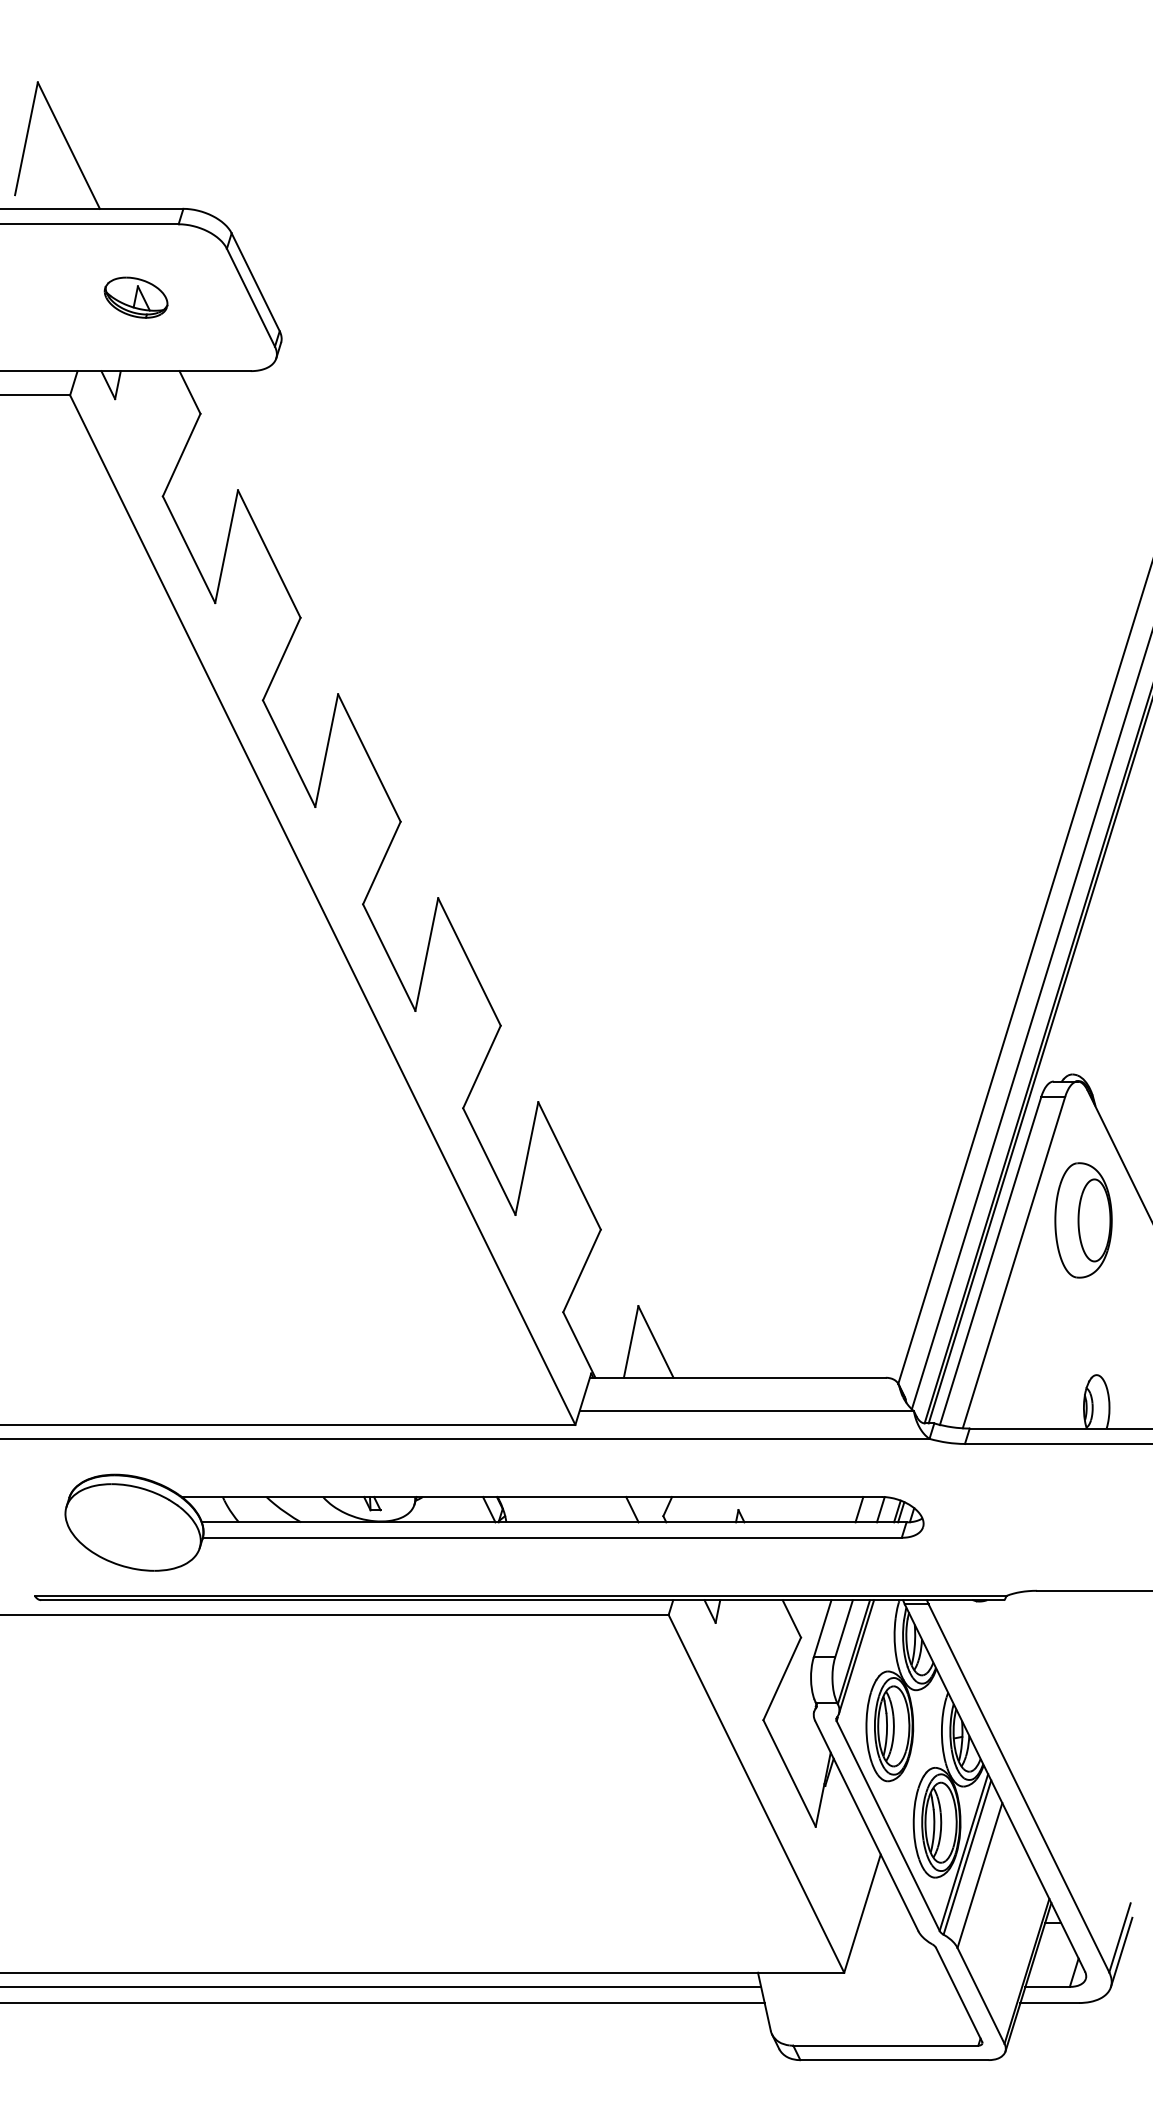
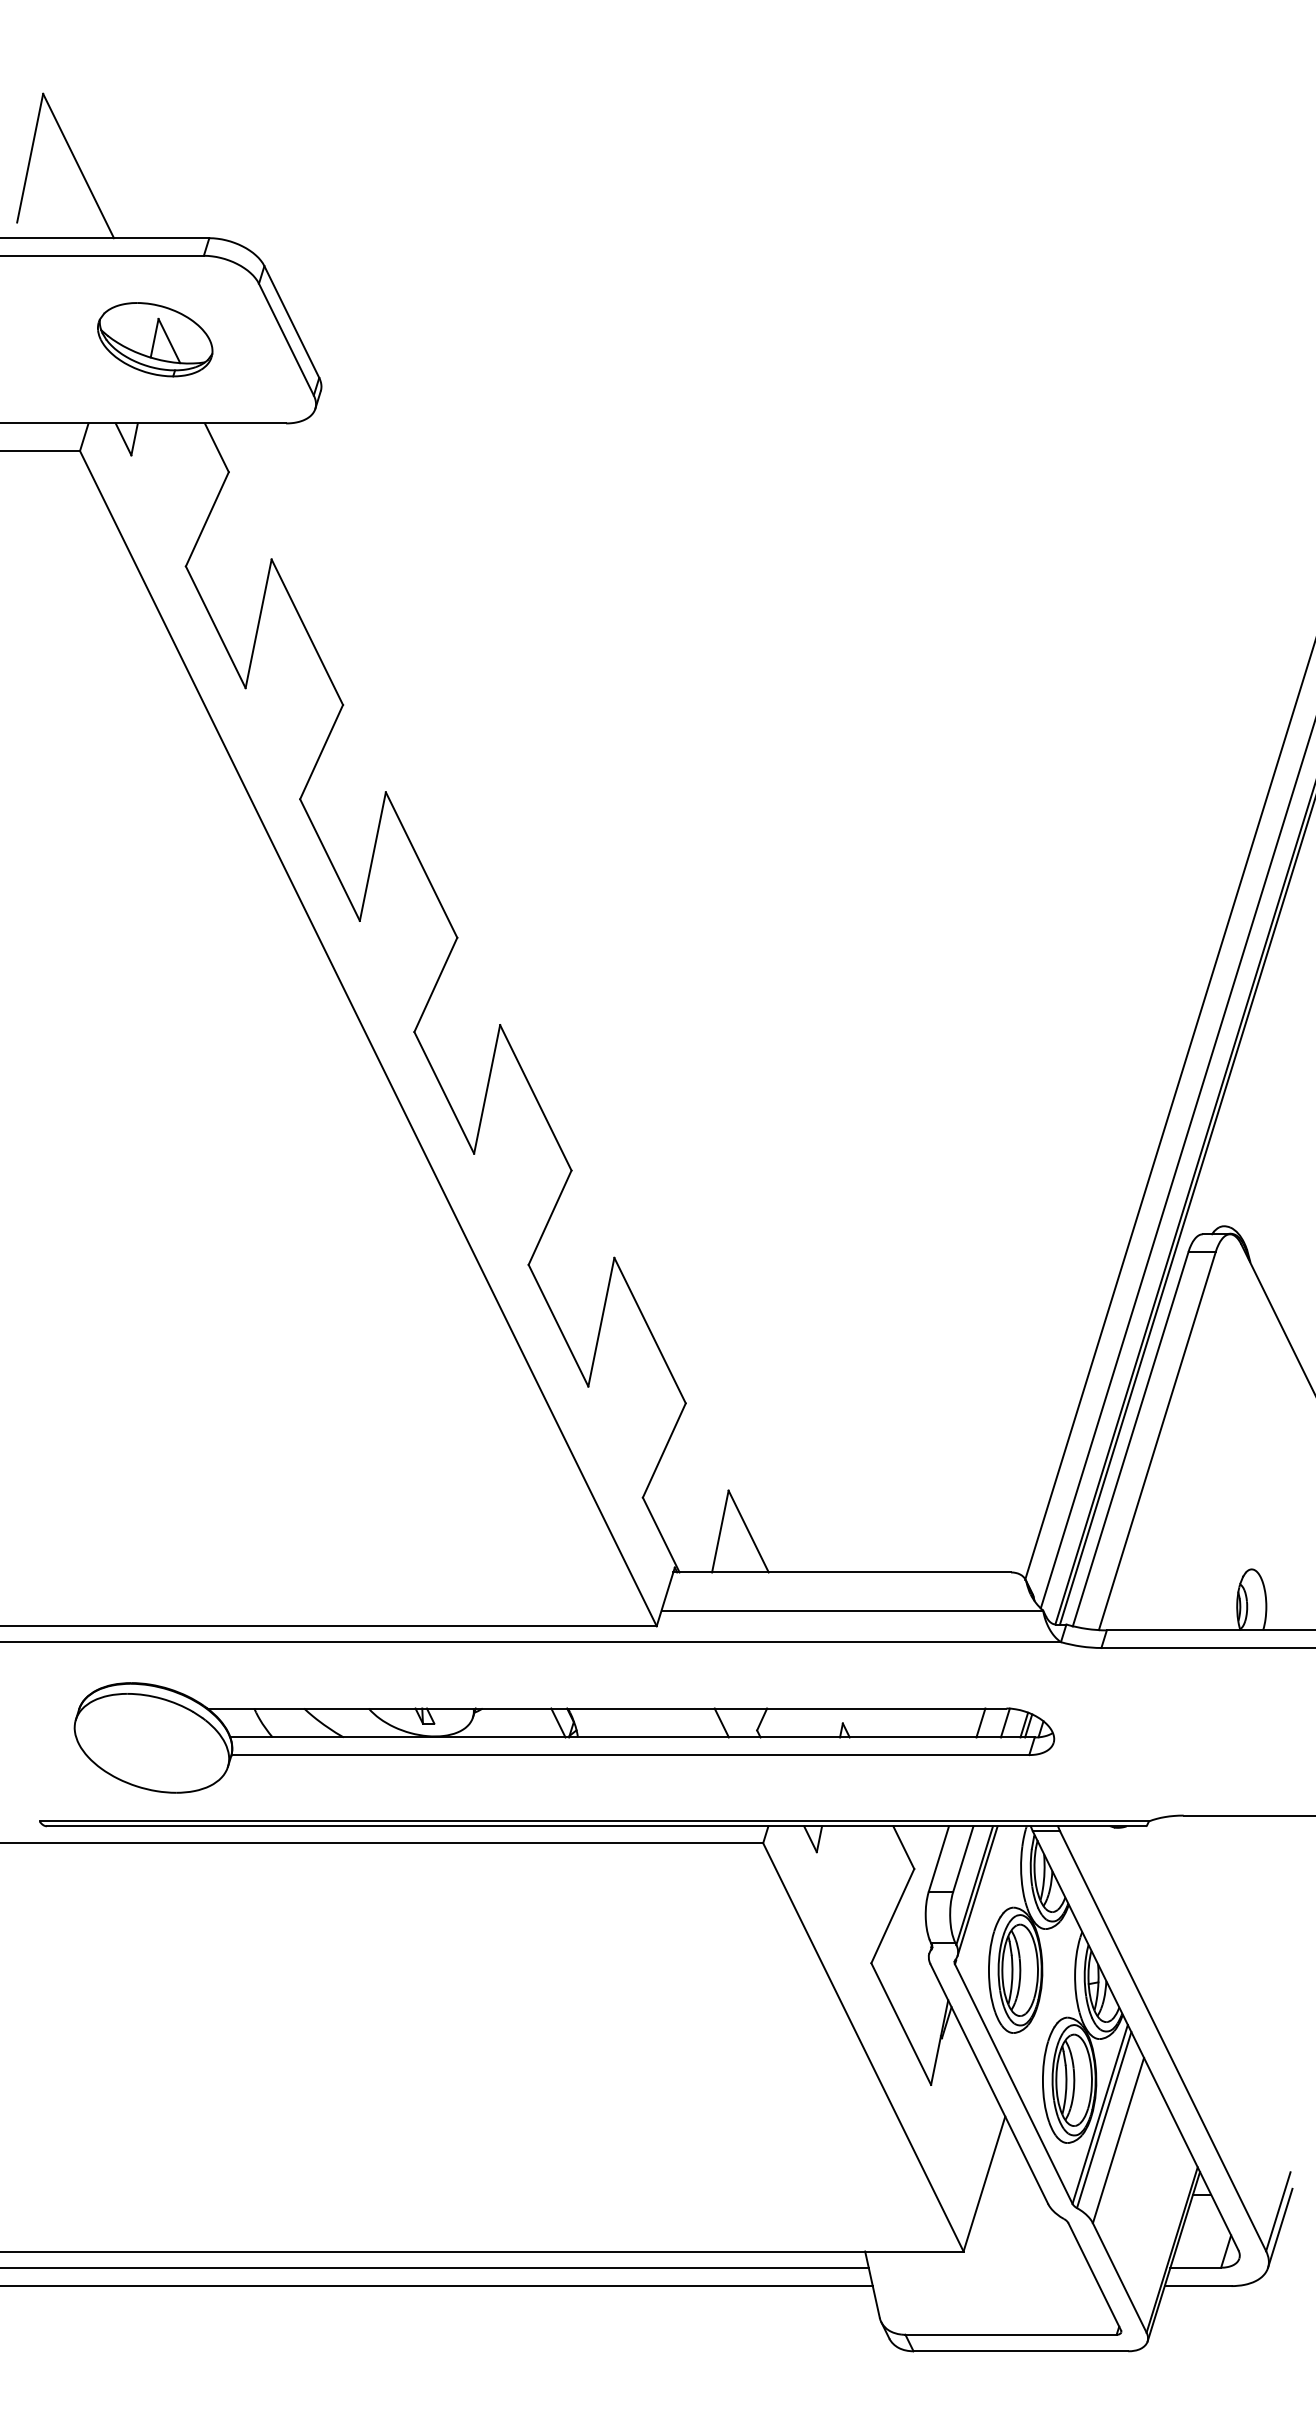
part: (136, 297) -> (155, 339), size x1.6
part: (1083, 1220) -> (1236, 1392), removed

